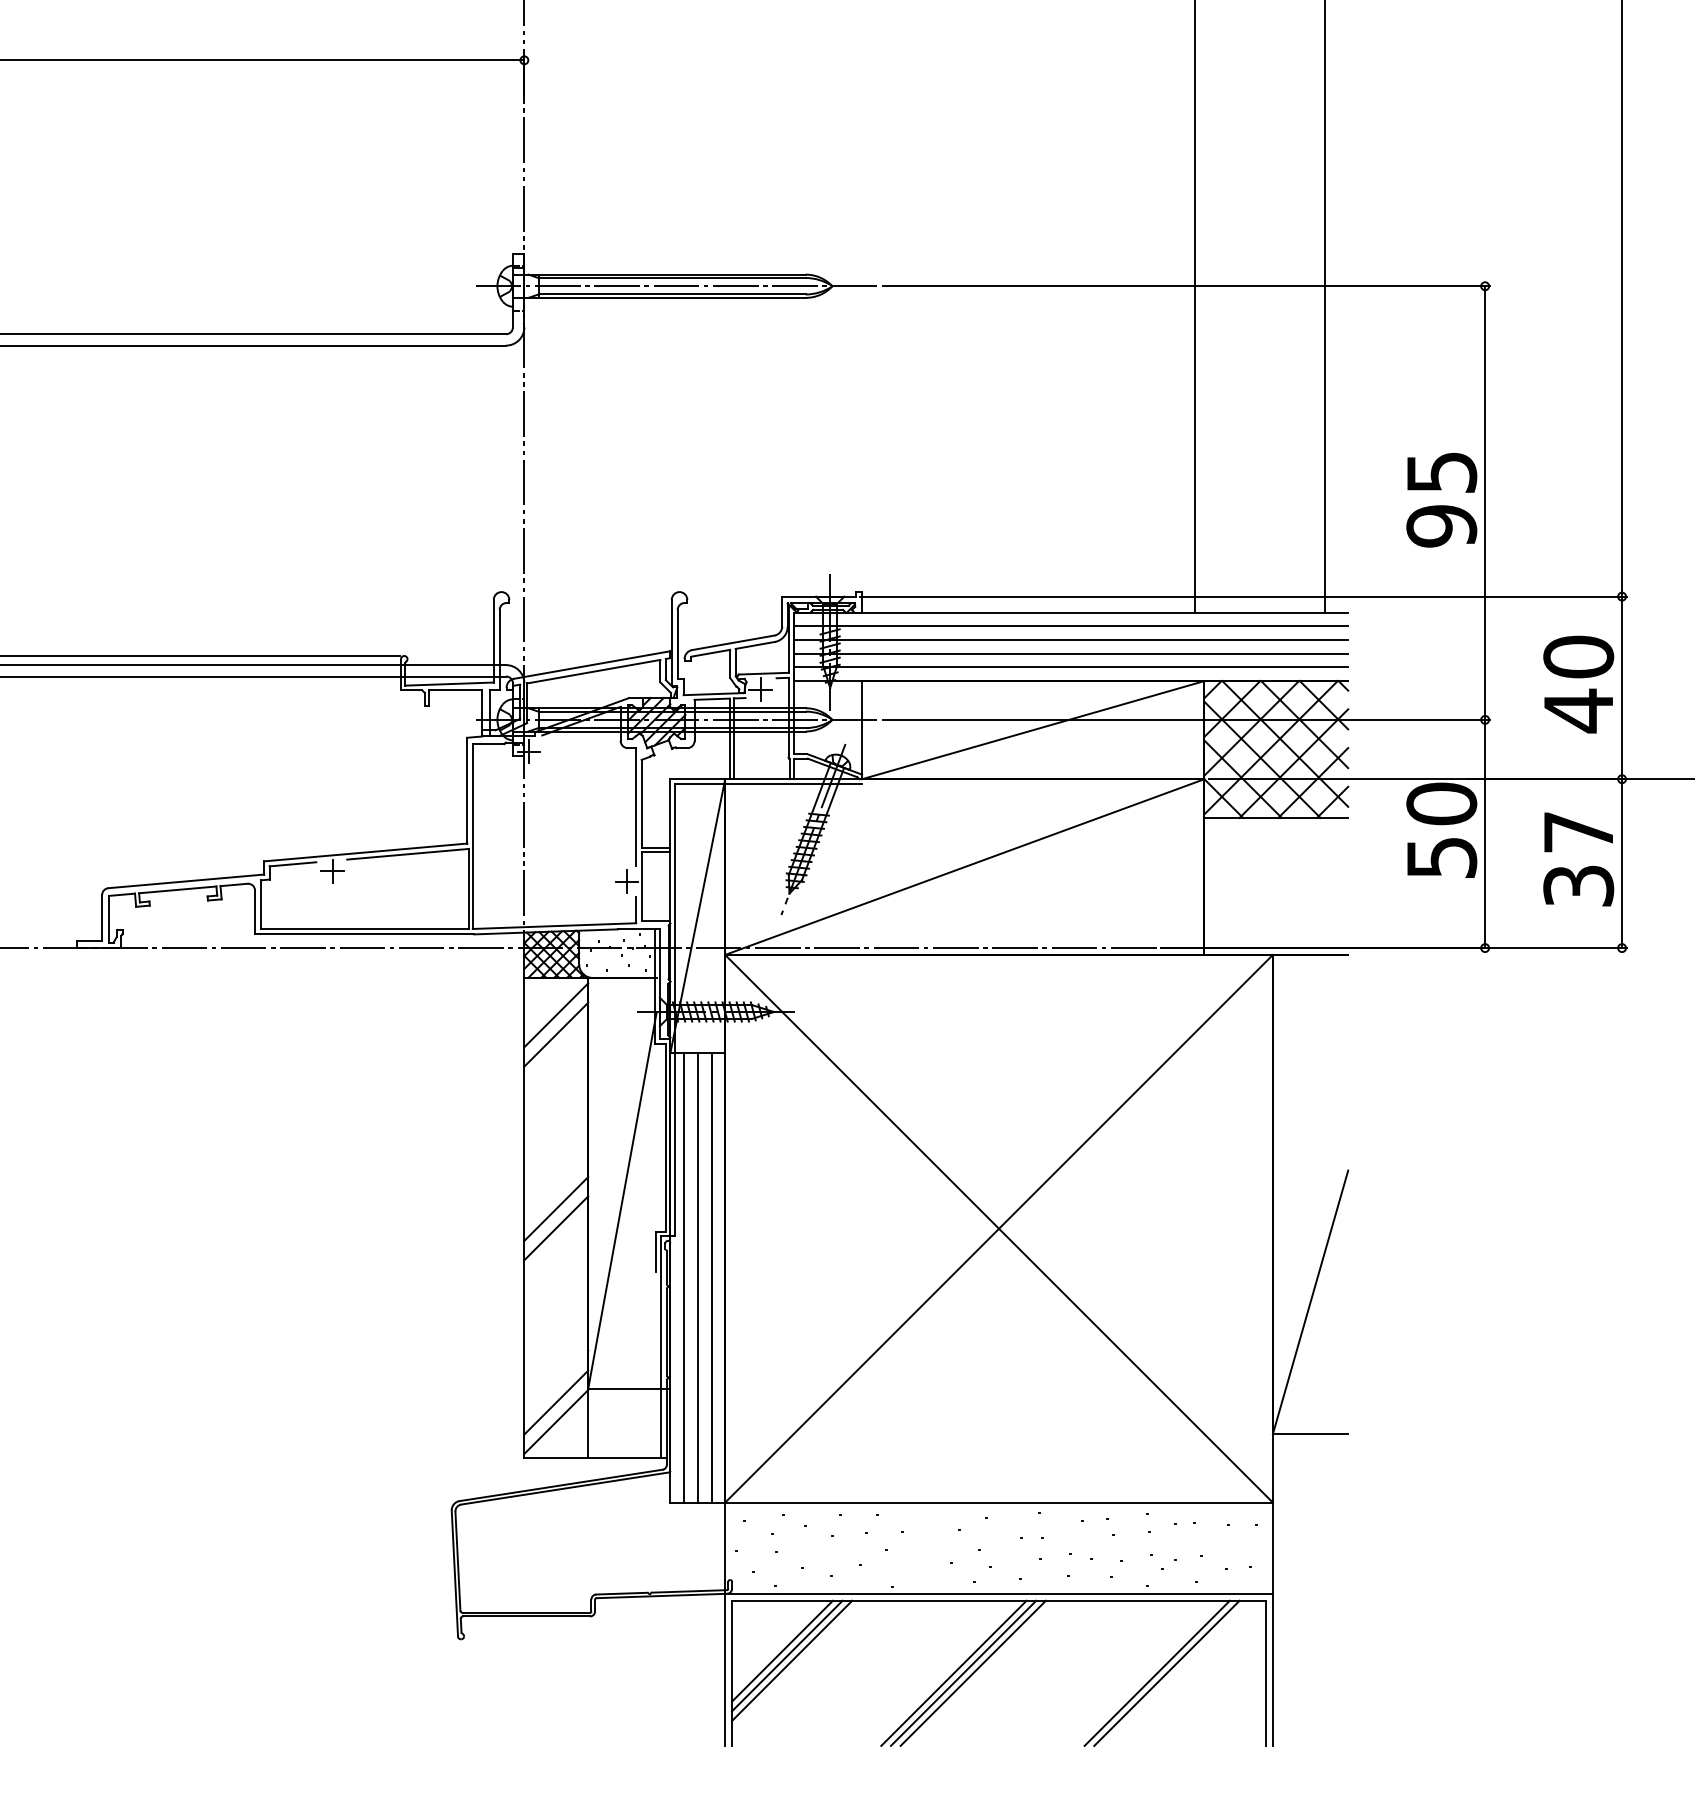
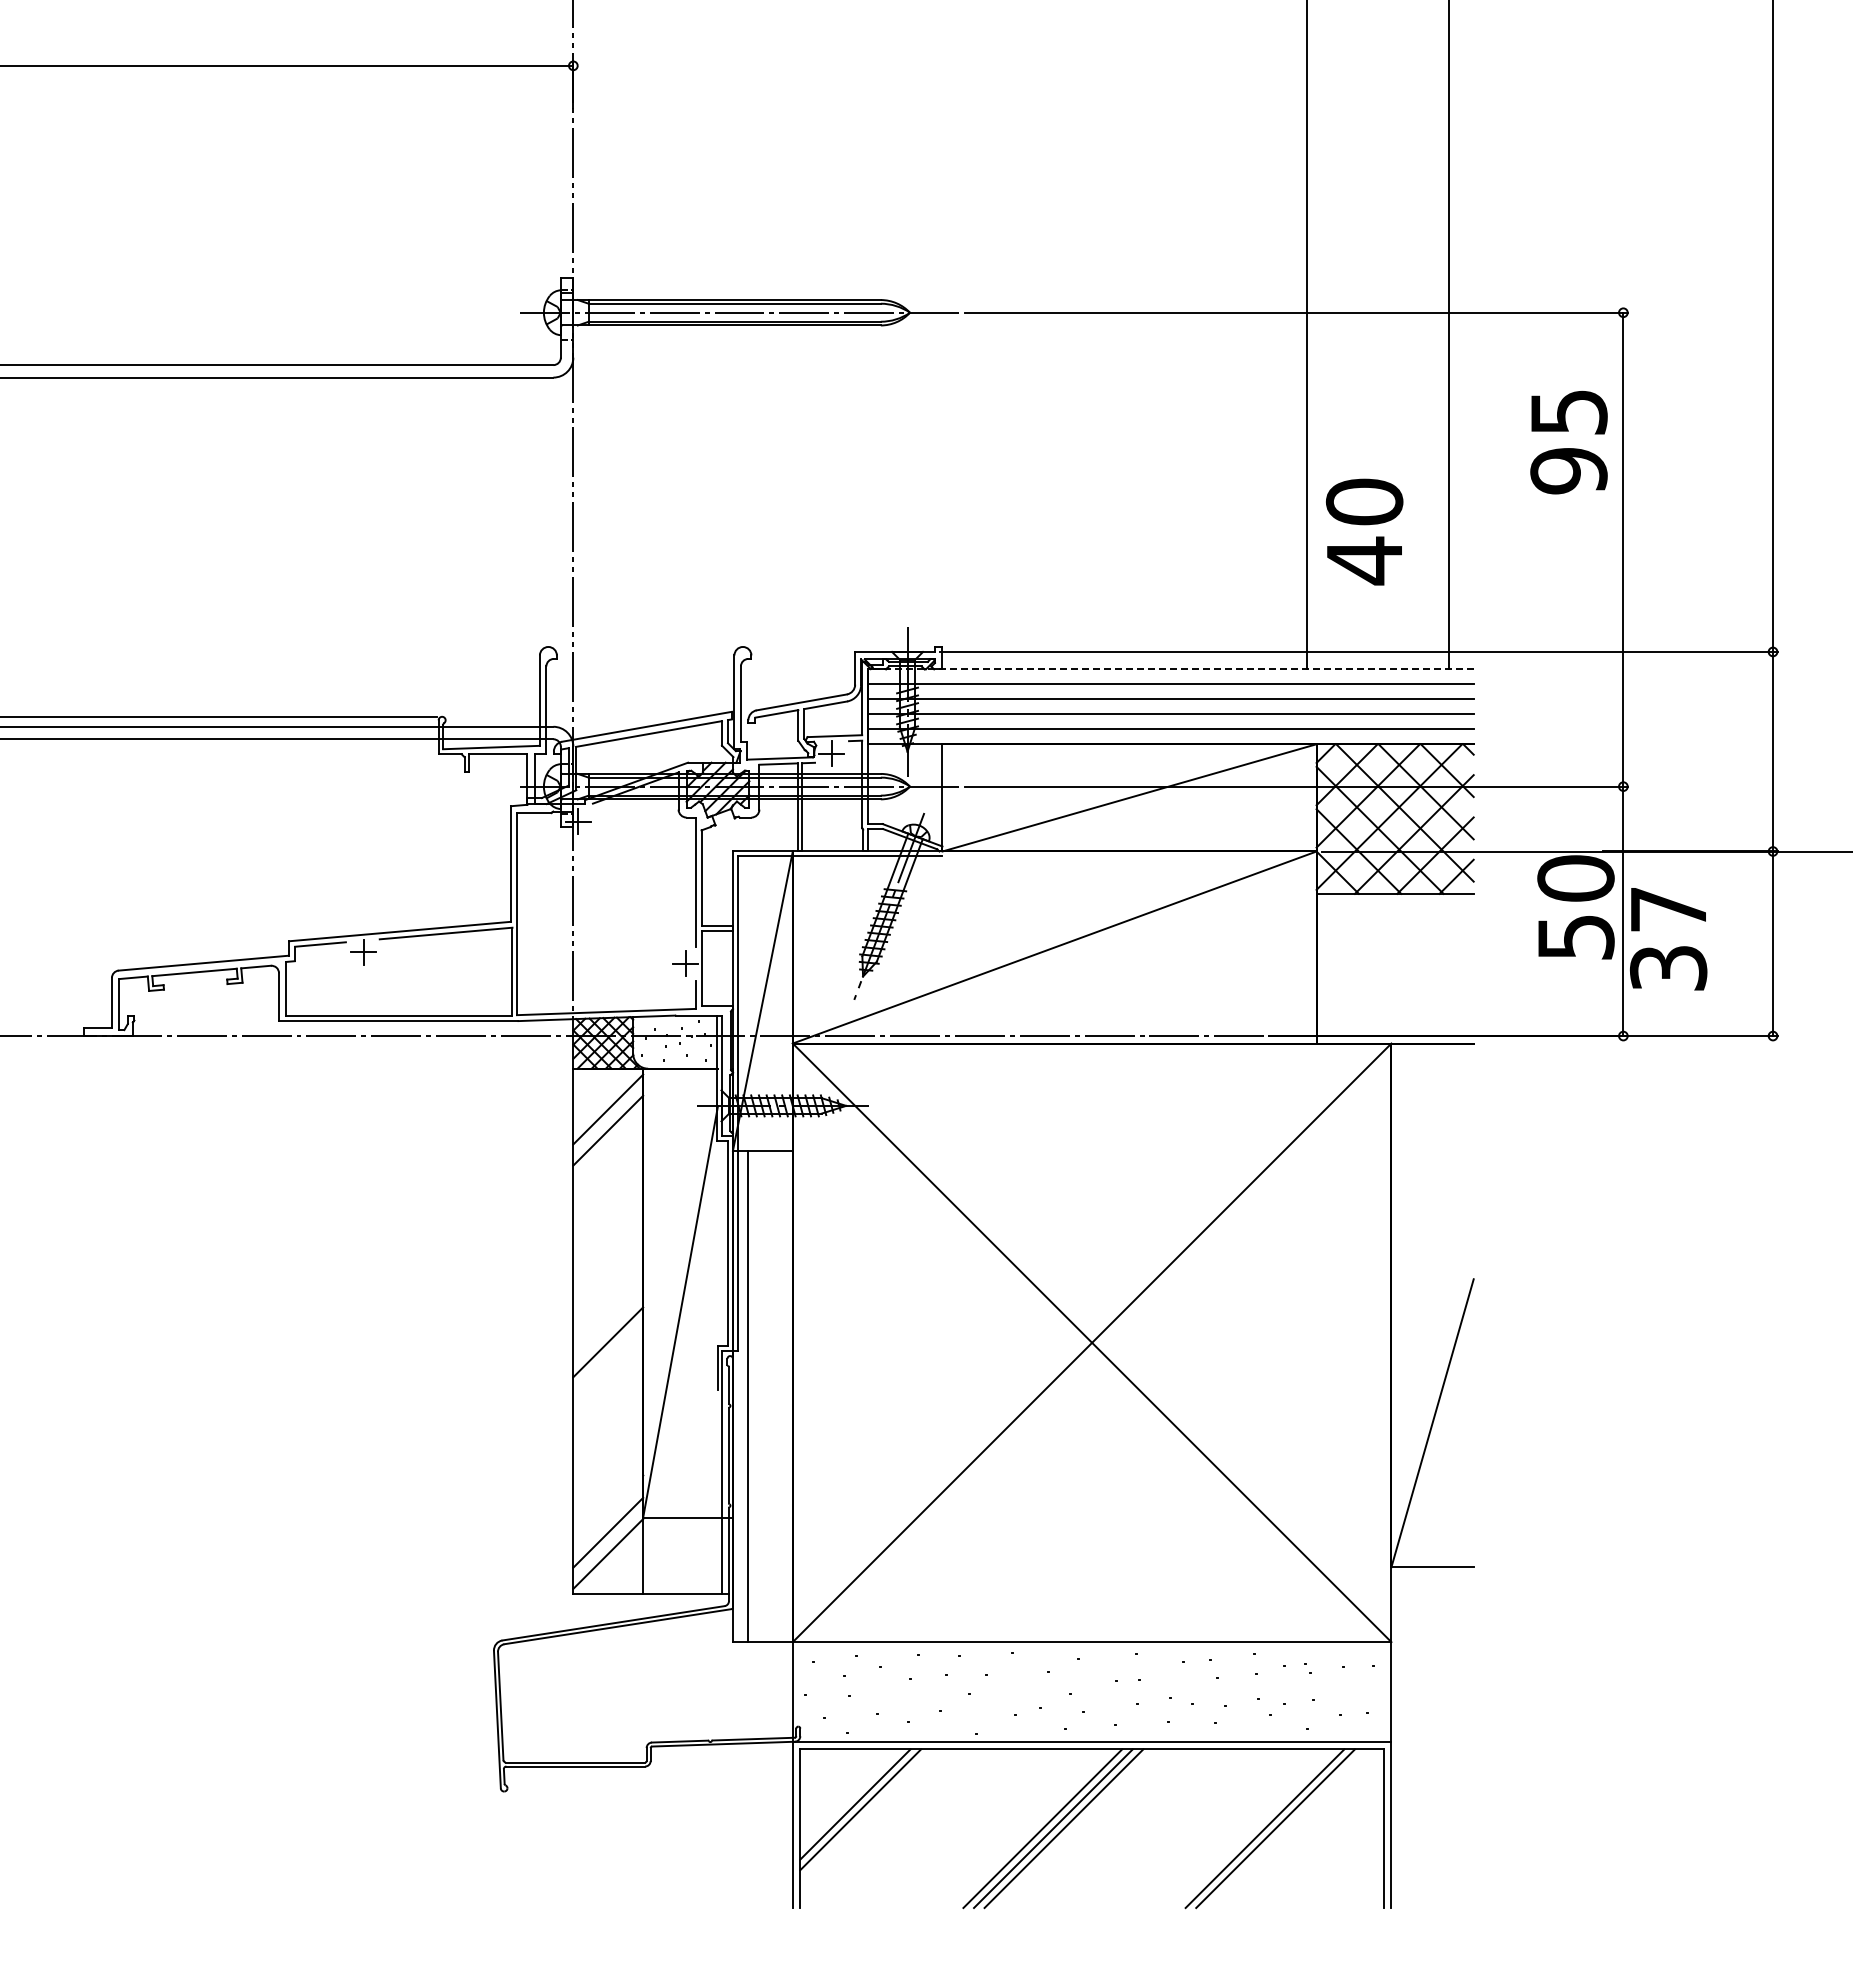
text: (1441, 500) -> (1568, 442), moved
line: (1070, 612) -> (1170, 669), solid -> dashed
text: (1578, 684) -> (1364, 531), moved
text: (1578, 859) -> (1668, 939), moved
line: (556, 1209) -> (608, 1321), removed
line: (697, 1277) -> (762, 1396), removed
line: (711, 1277) -> (777, 1396), removed
line: (791, 1660) -> (865, 1814), removed

